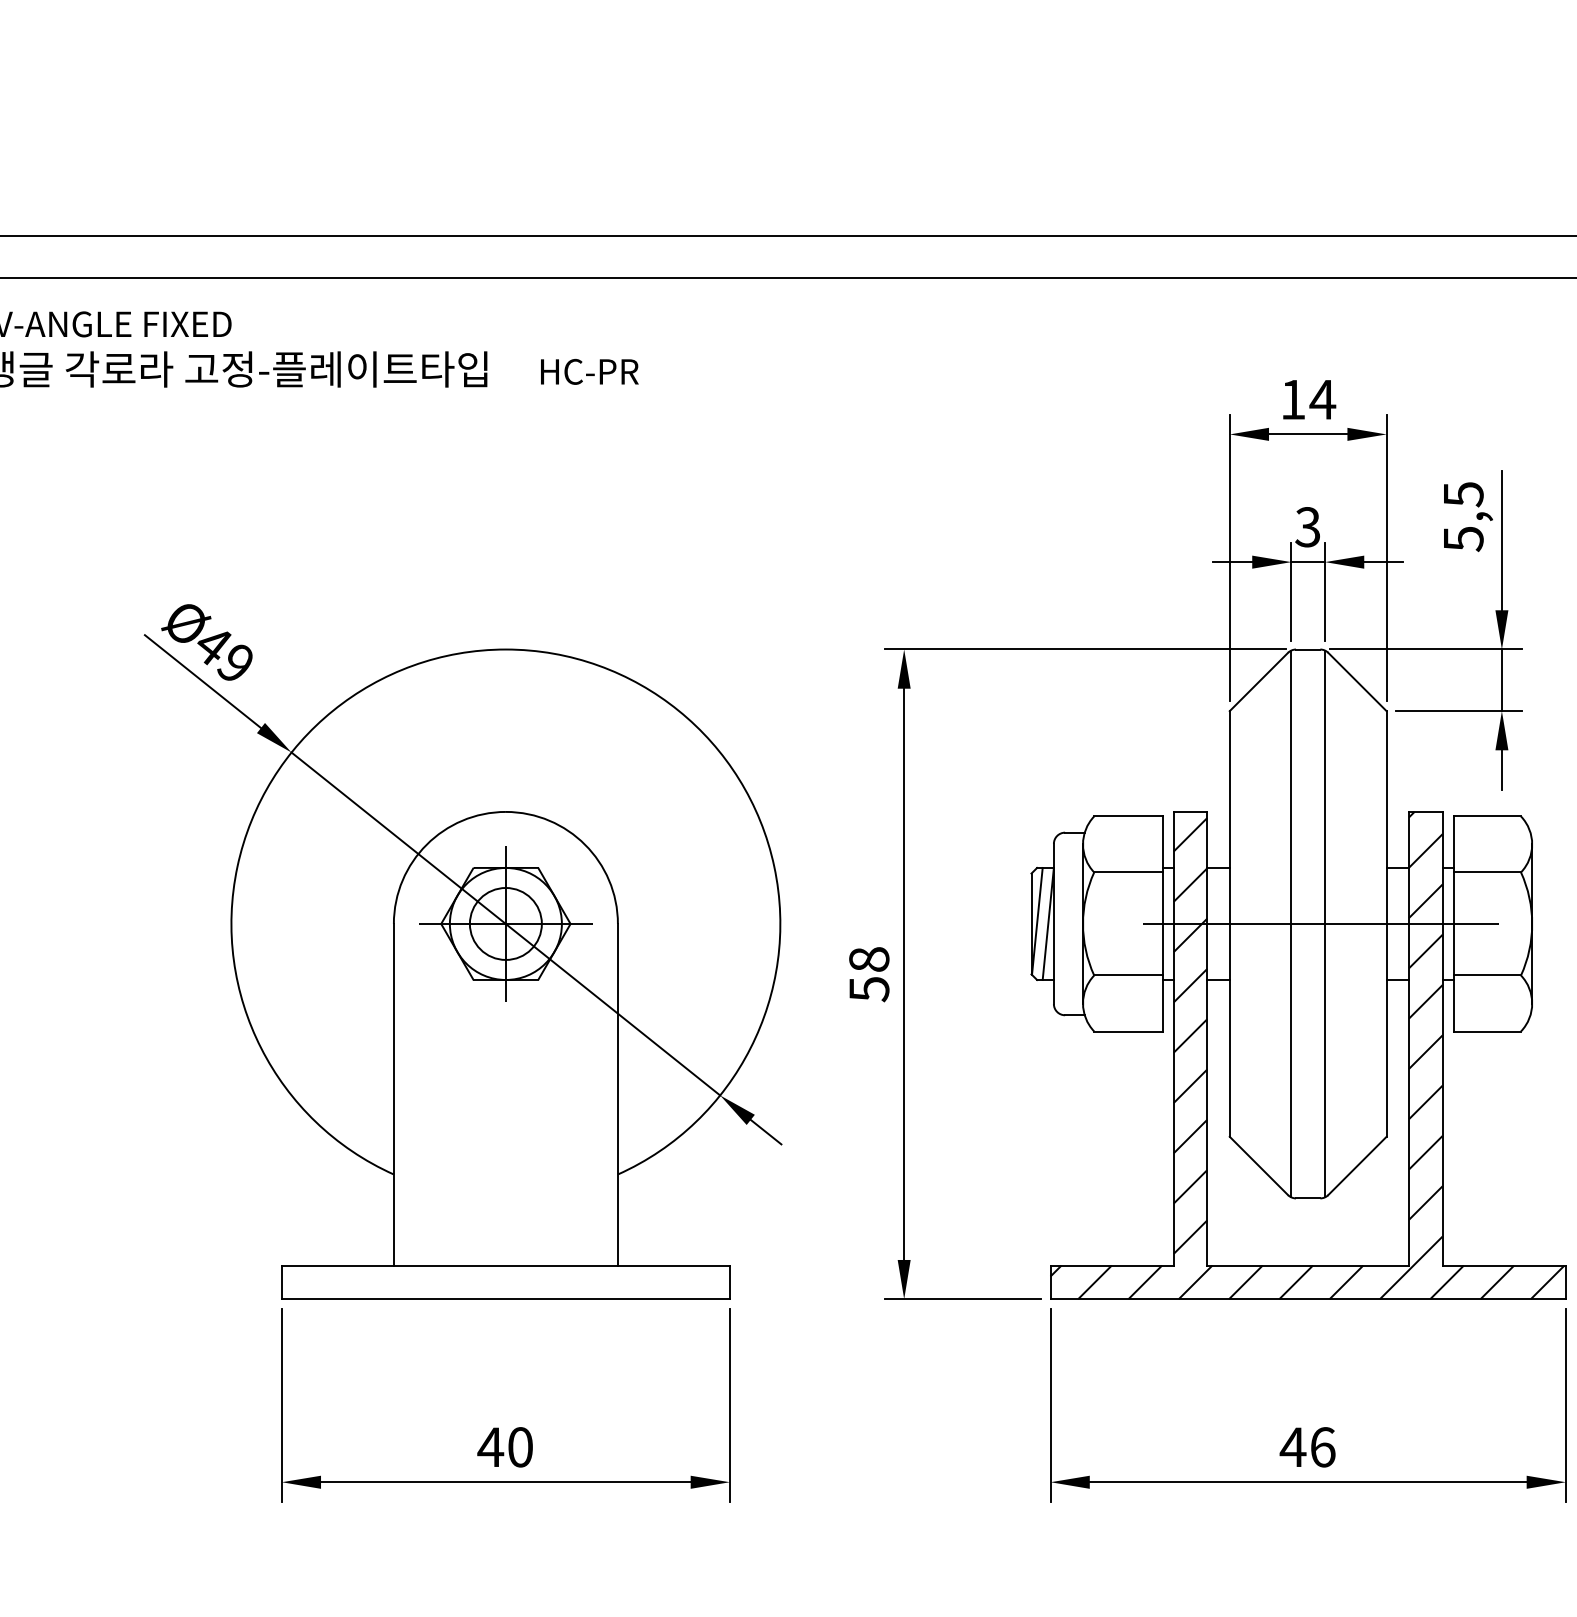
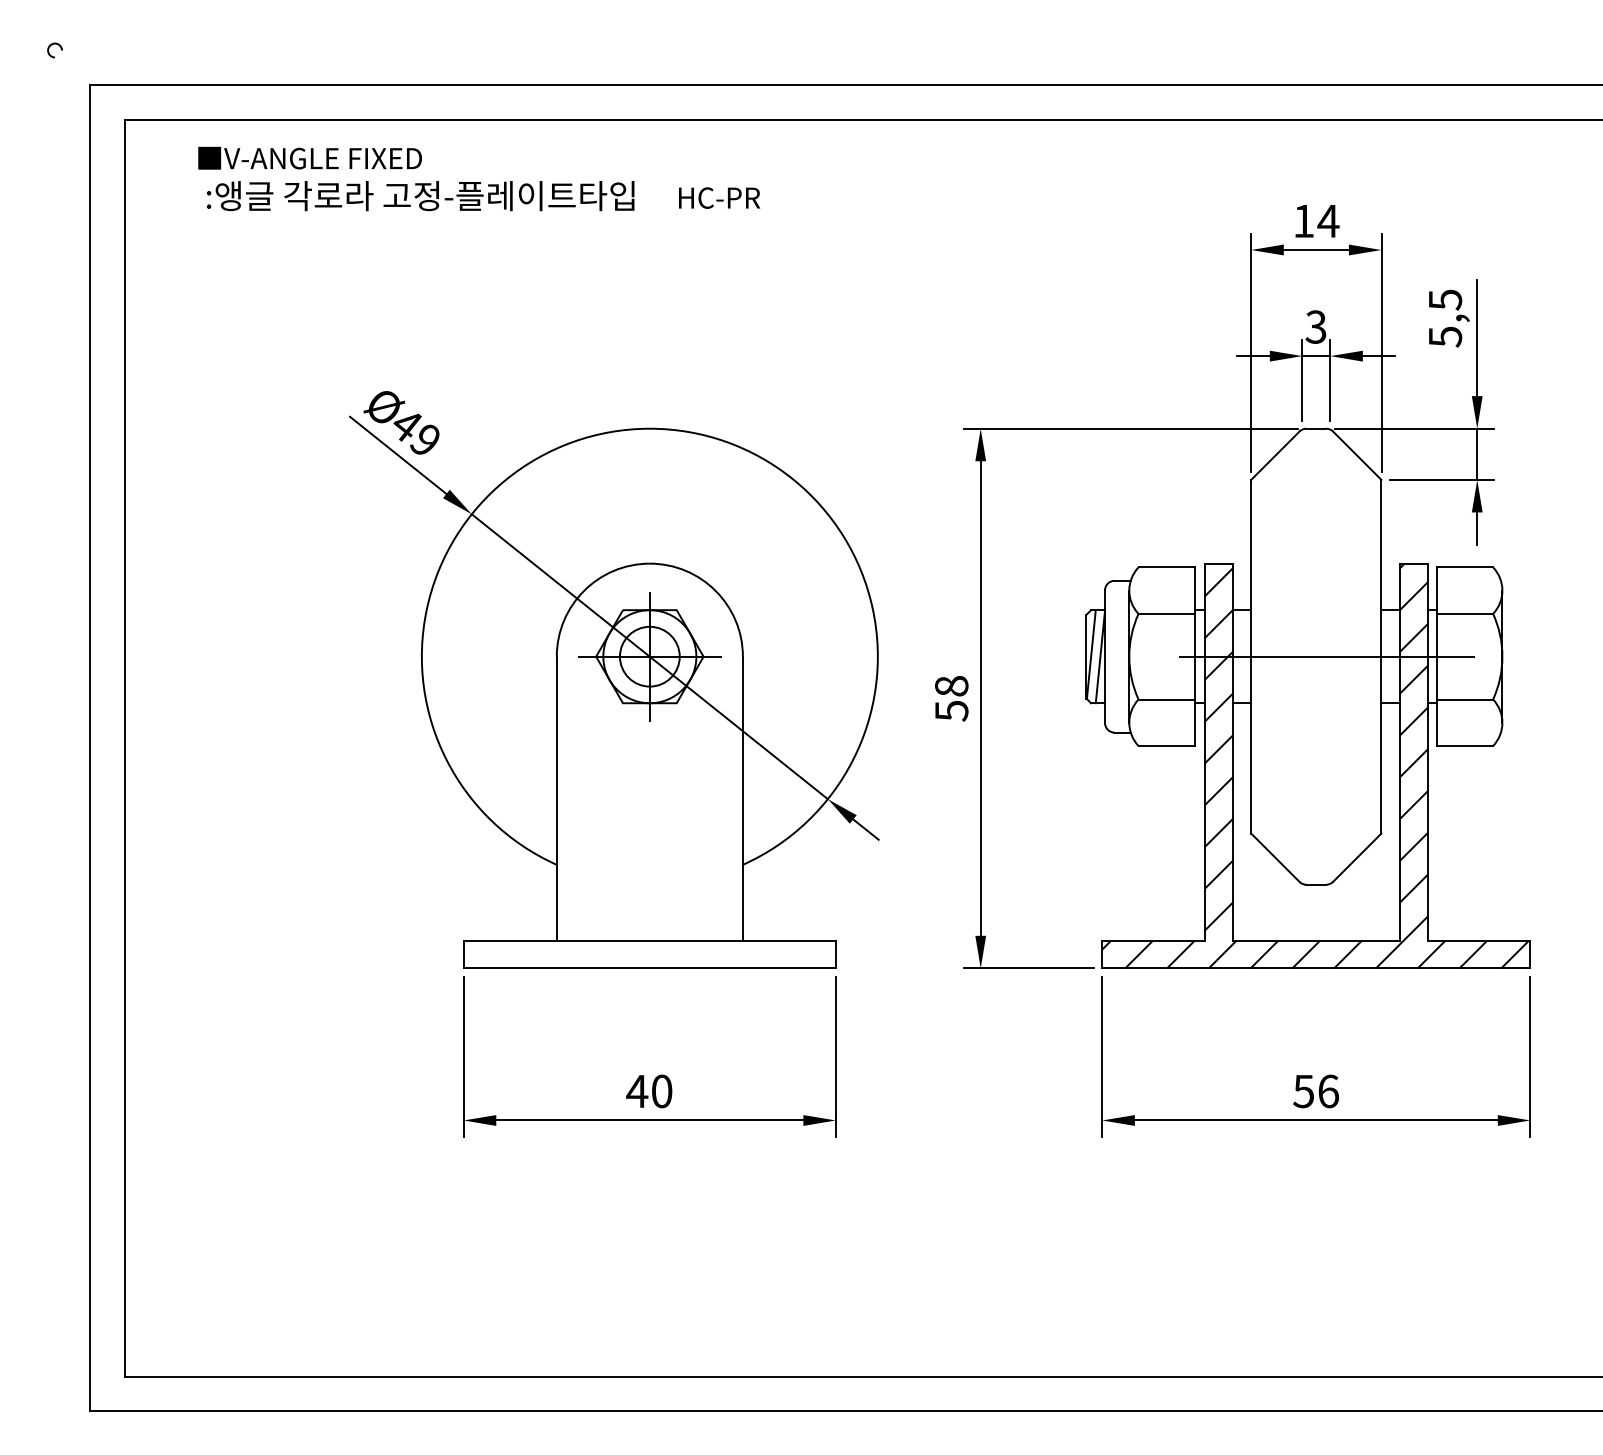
line: (1291, 923) -> (1302, 656), removed
line: (1325, 923) -> (1330, 656), removed
text: (1292, 1447) -> (1303, 1091), 46 -> 56

